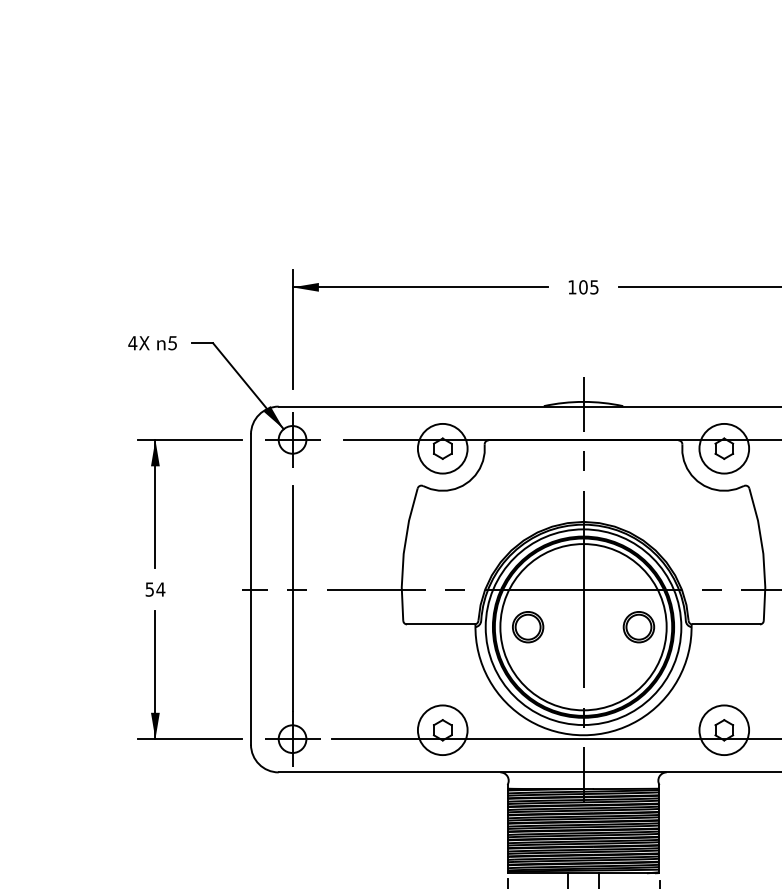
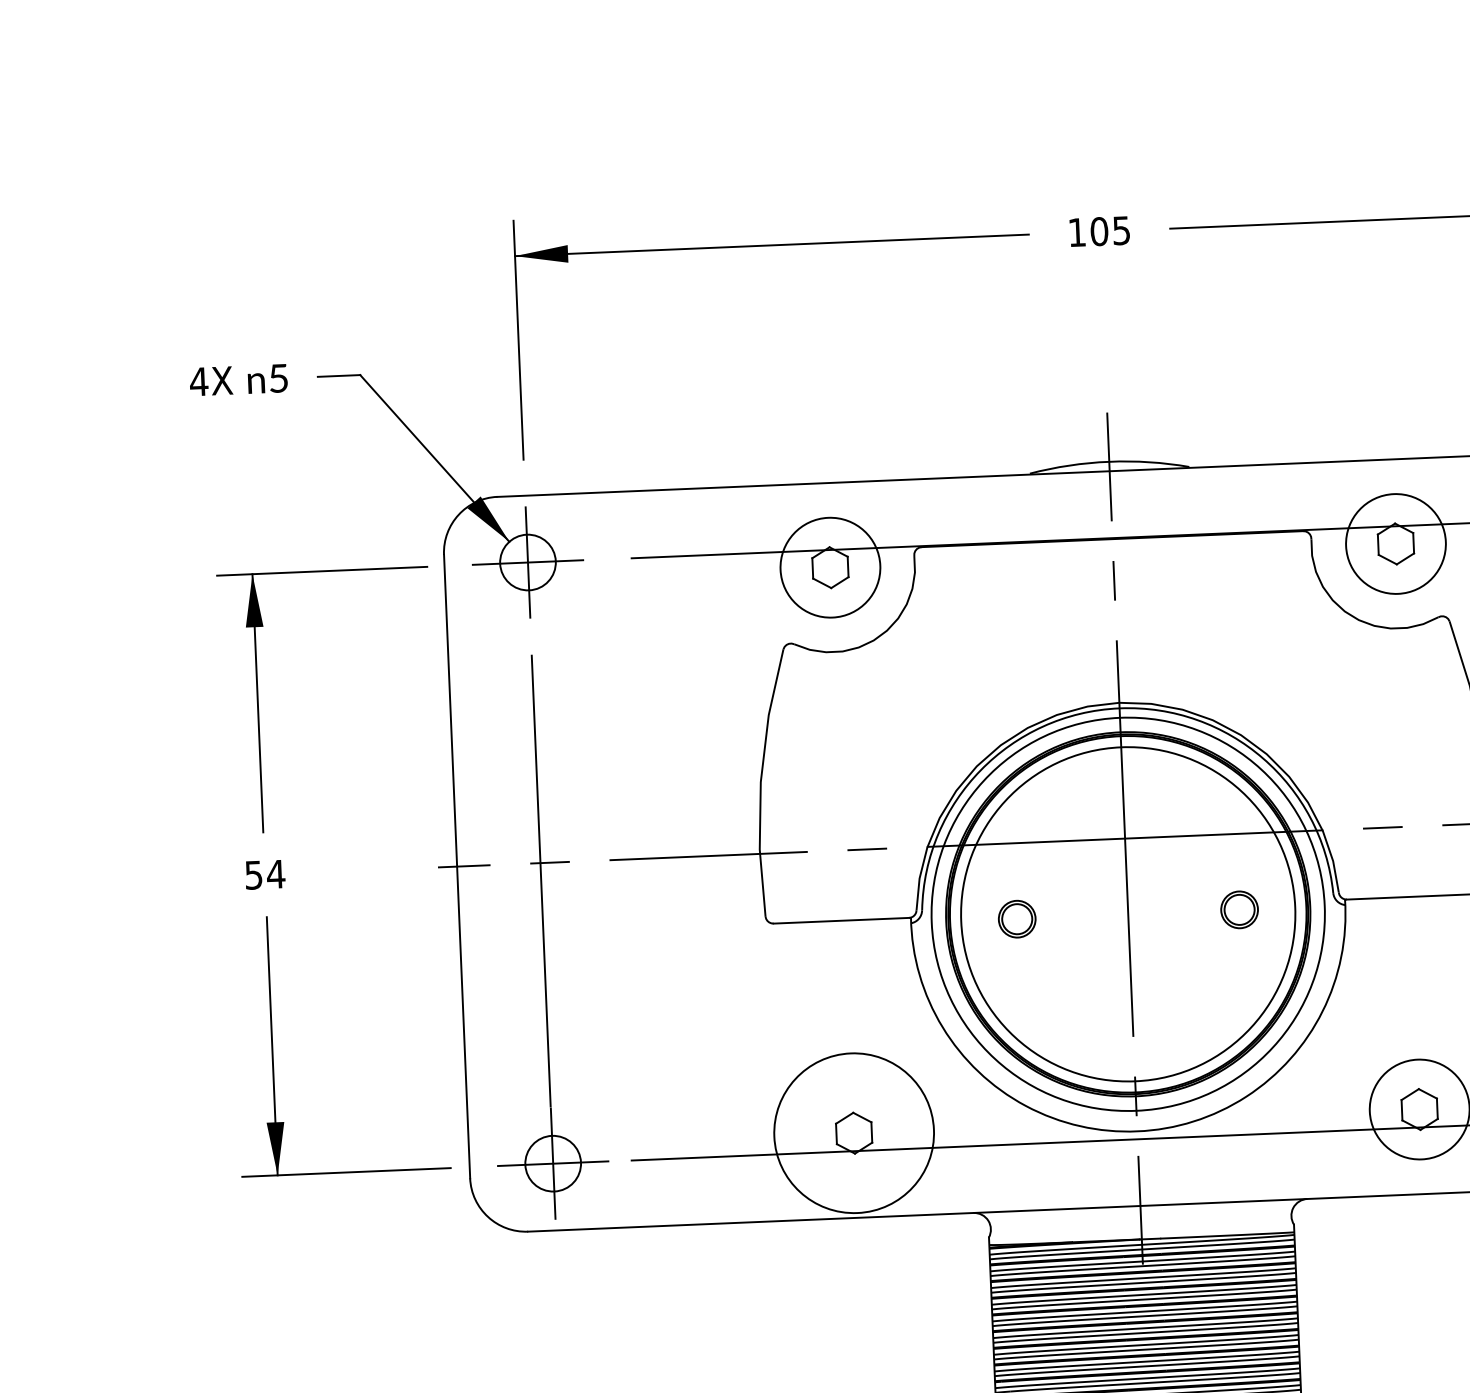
part: (528, 627) -> (1017, 919), size x0.6
part: (638, 627) -> (1238, 910), size x0.6
circle: (442, 730) -> (853, 1133), size x1.6

